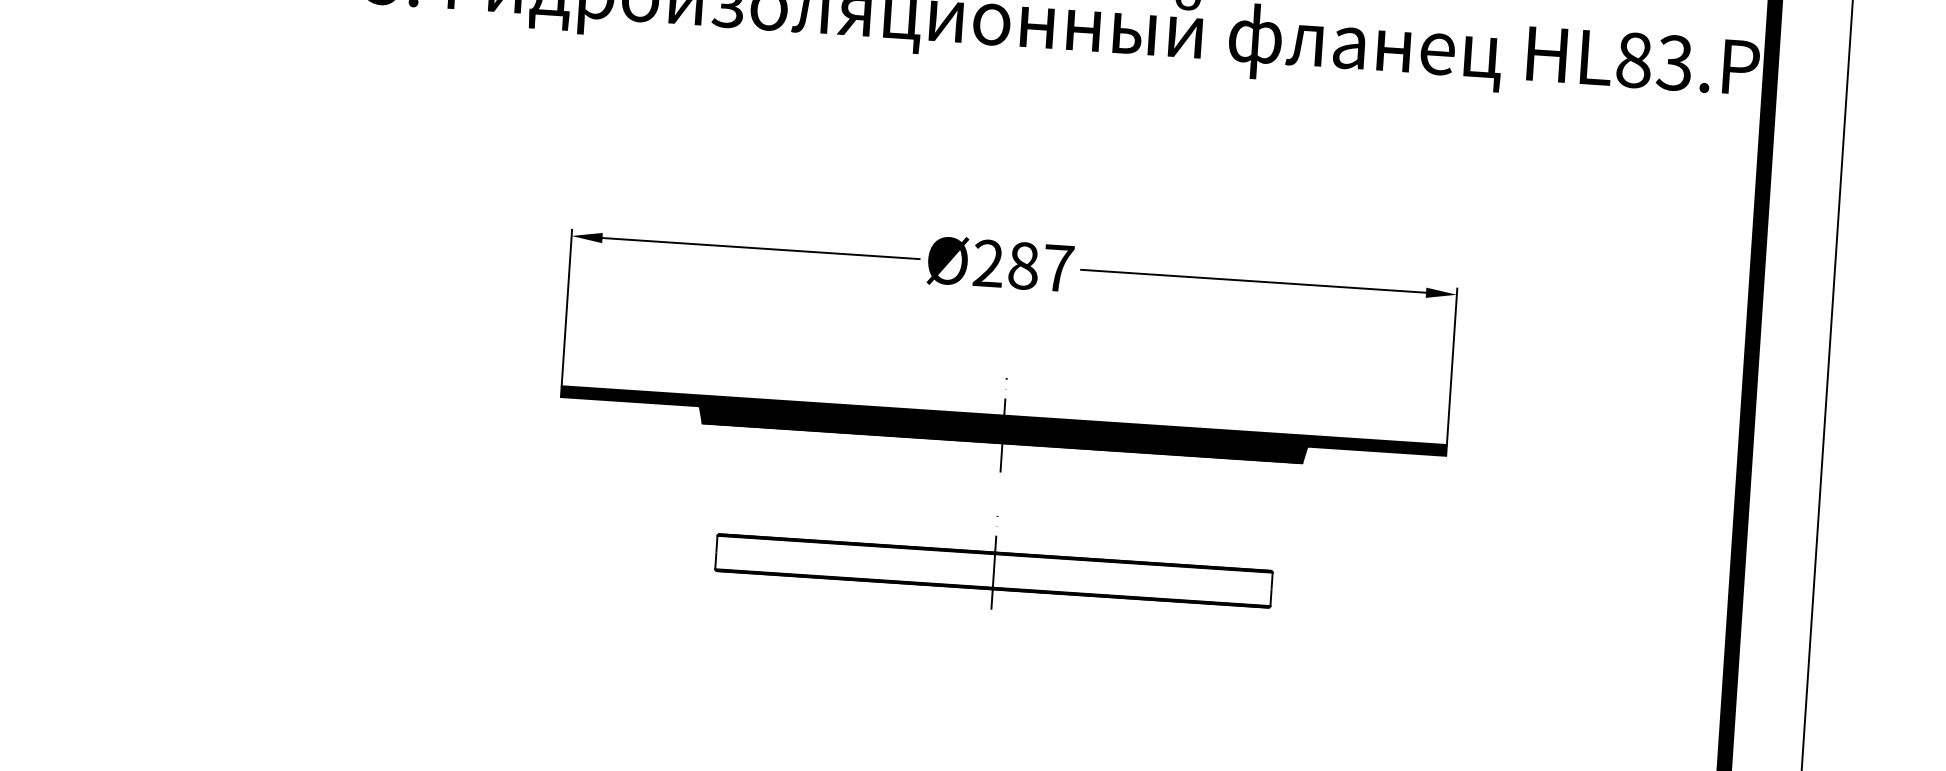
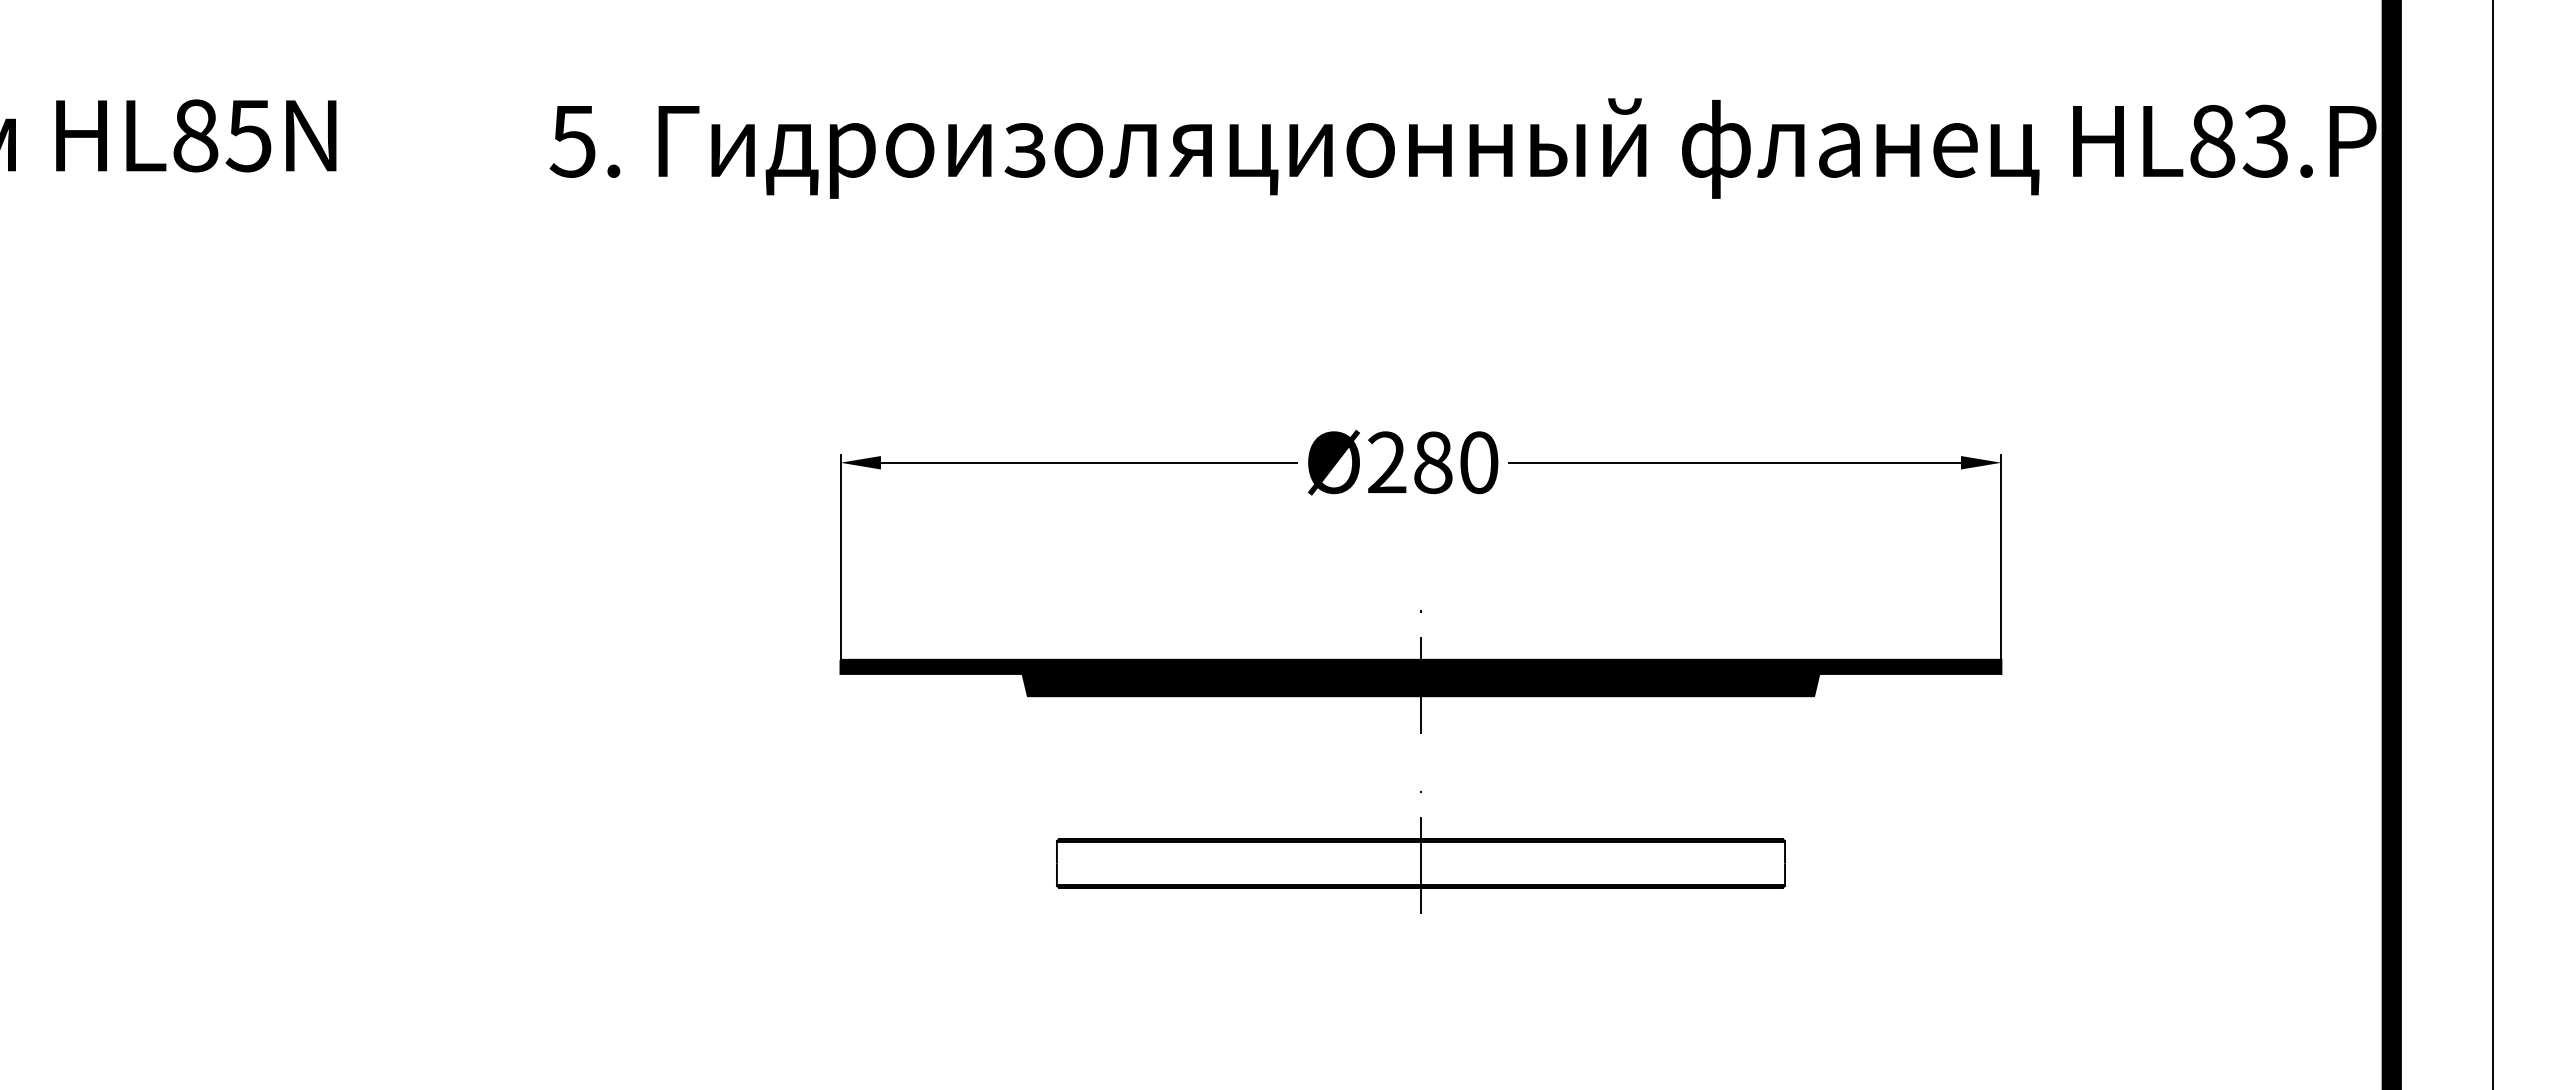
text: (1058, 268) -> (1479, 462), Ø287 -> Ø280

